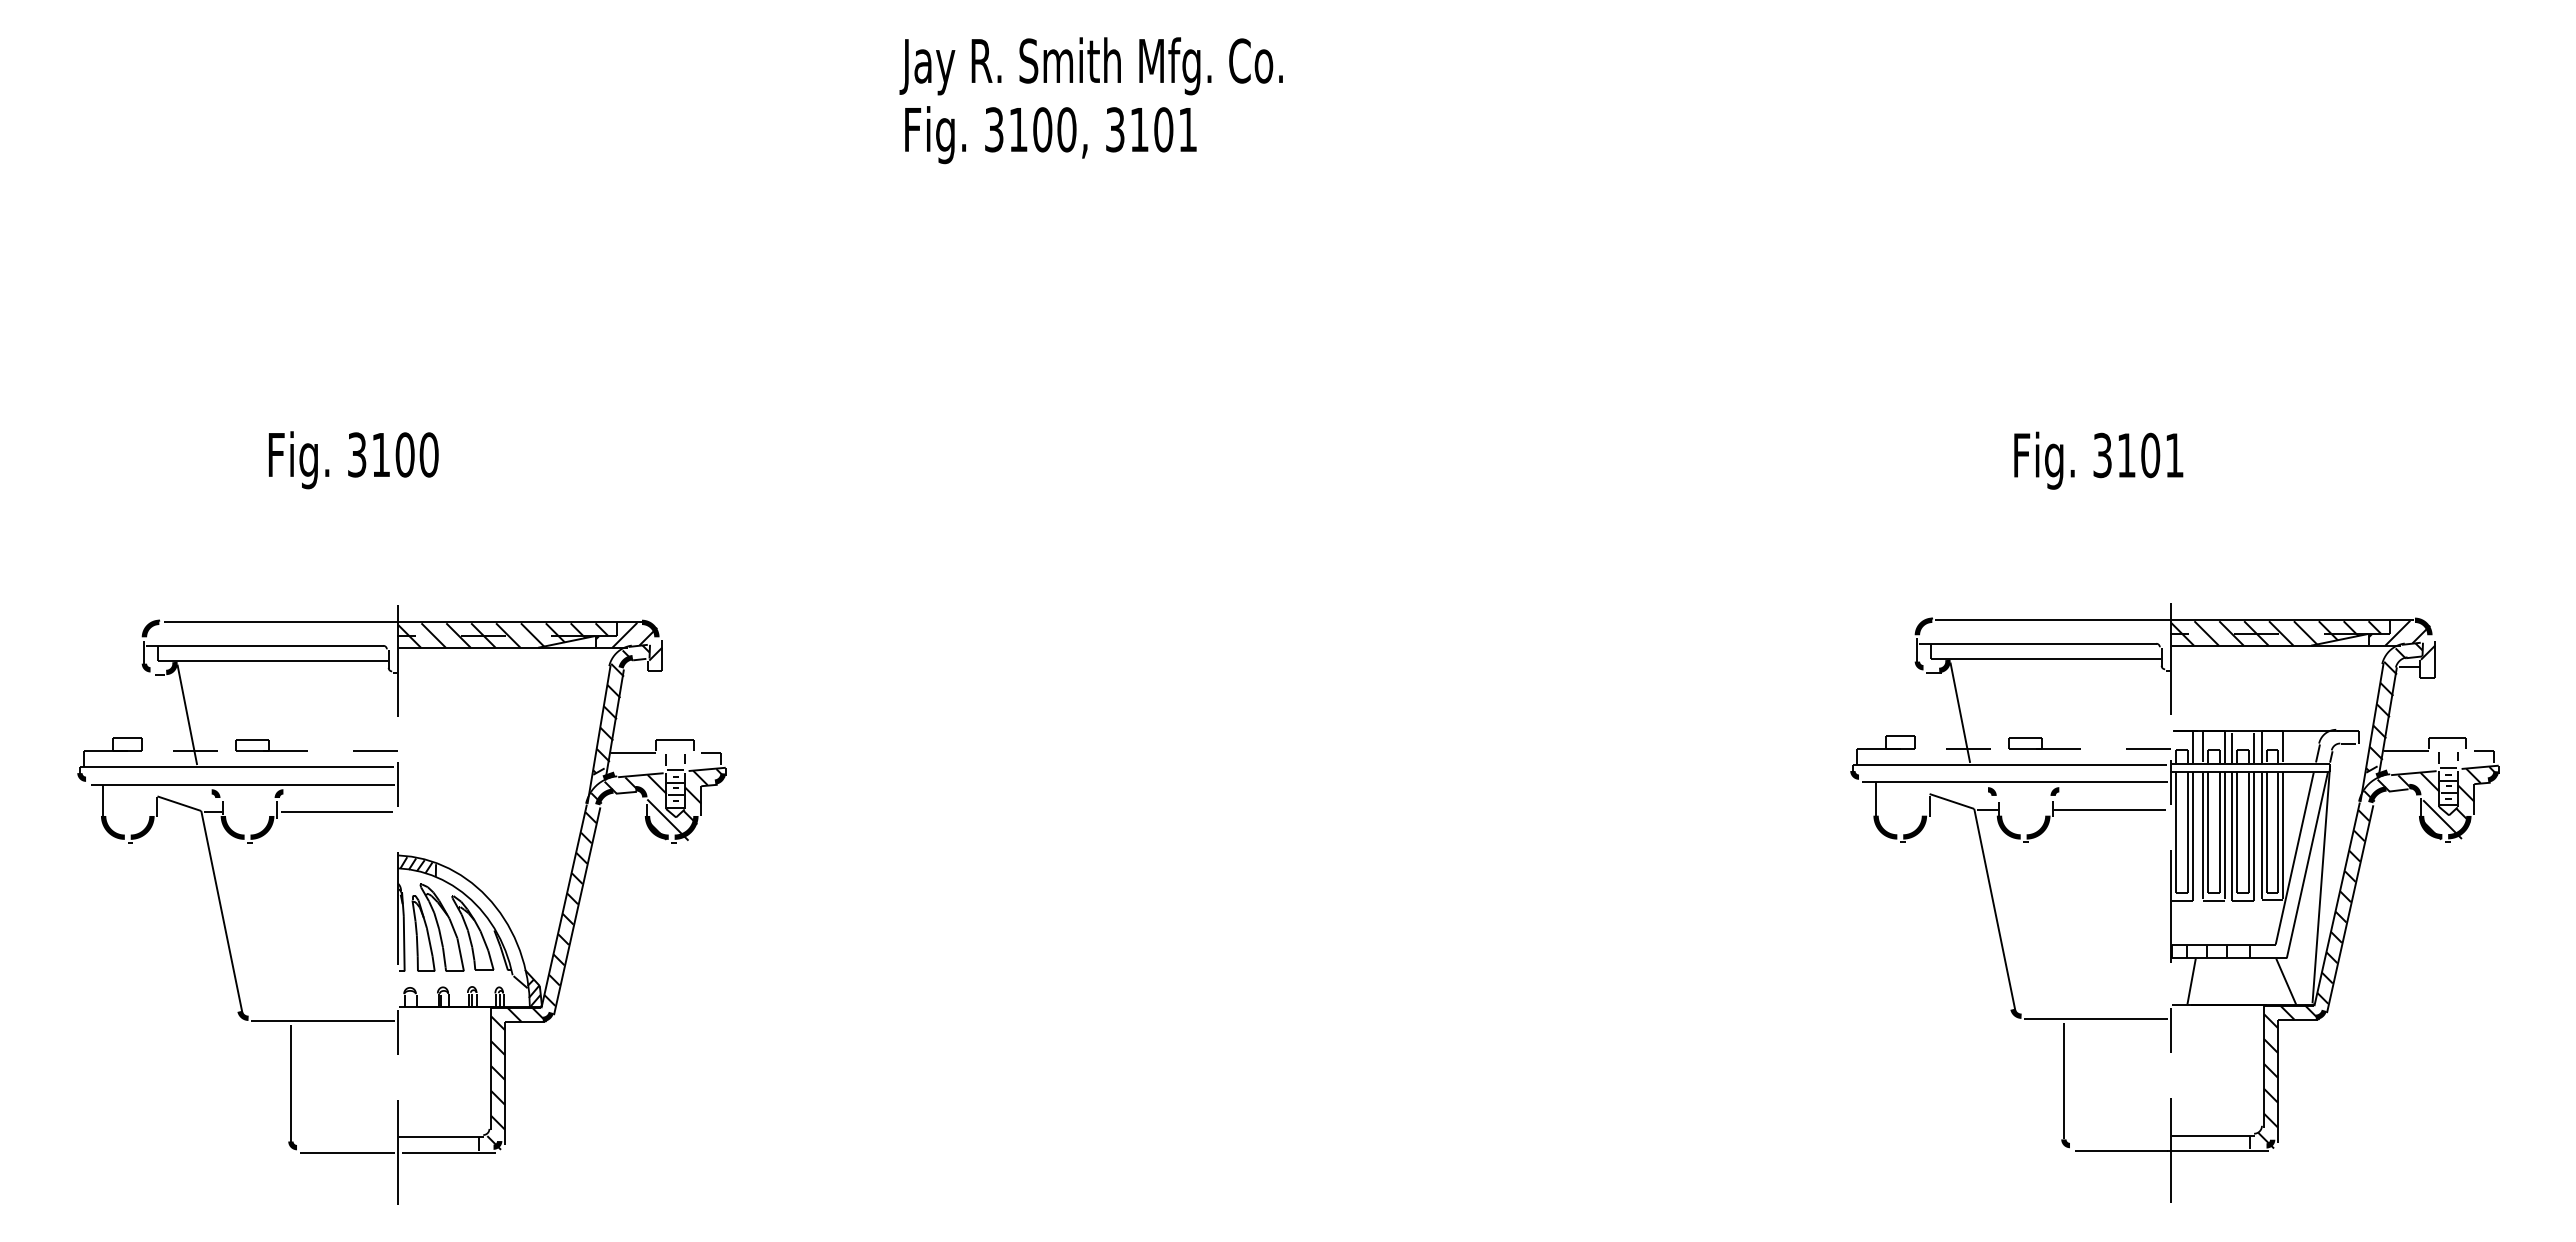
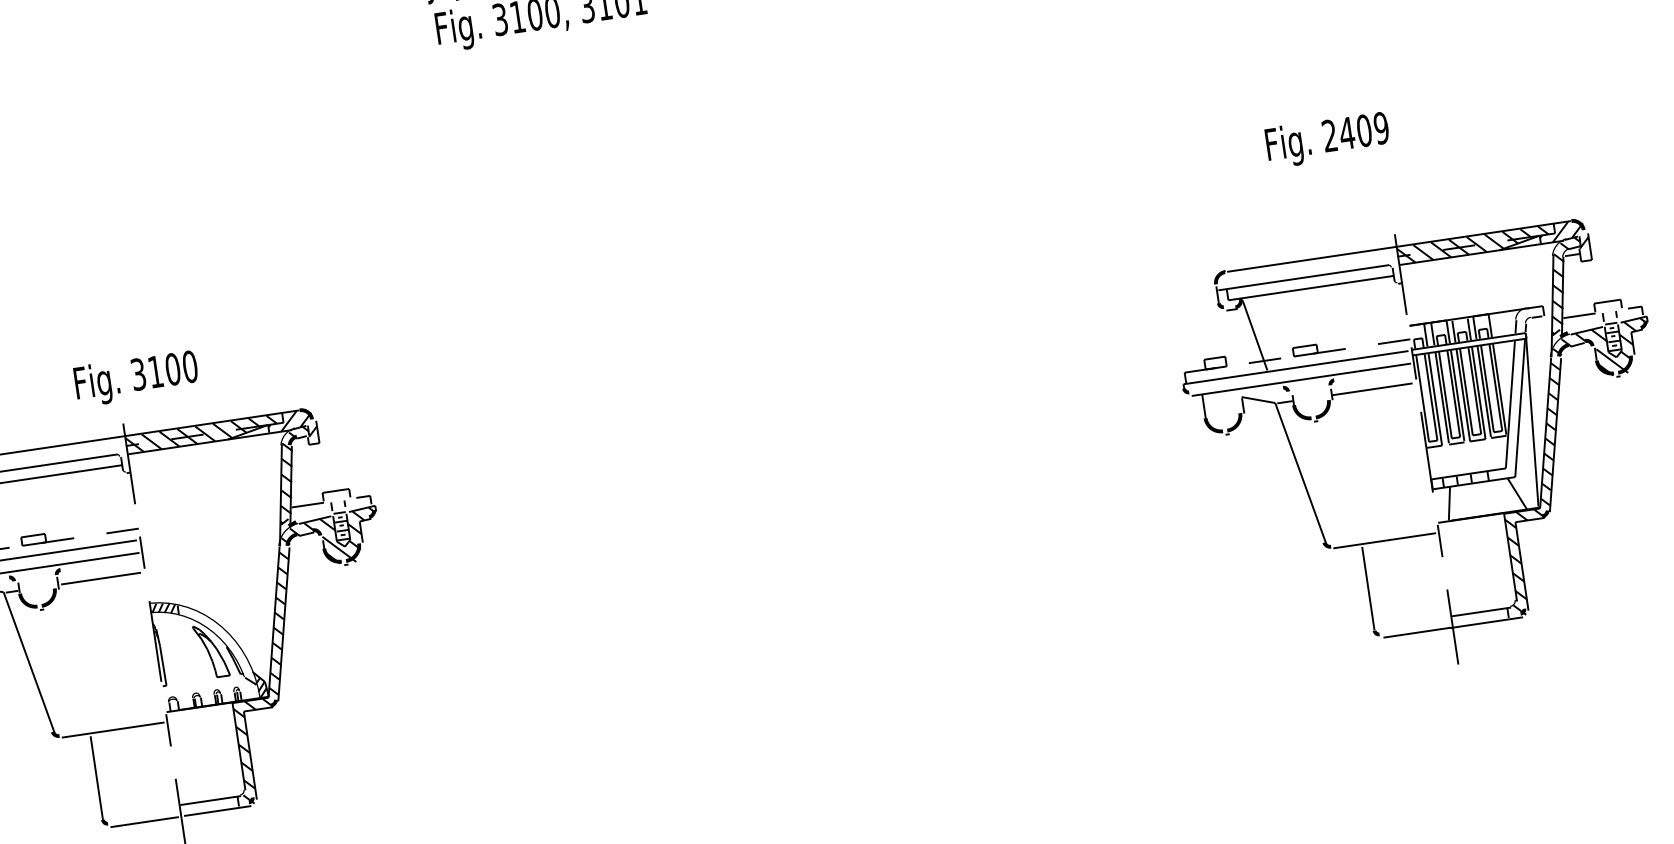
text: (2138, 455) -> (1355, 132), 3101 -> 2409
text: (353, 460) -> (136, 378), moved
part: (437, 927) -> (185, 650), removed

